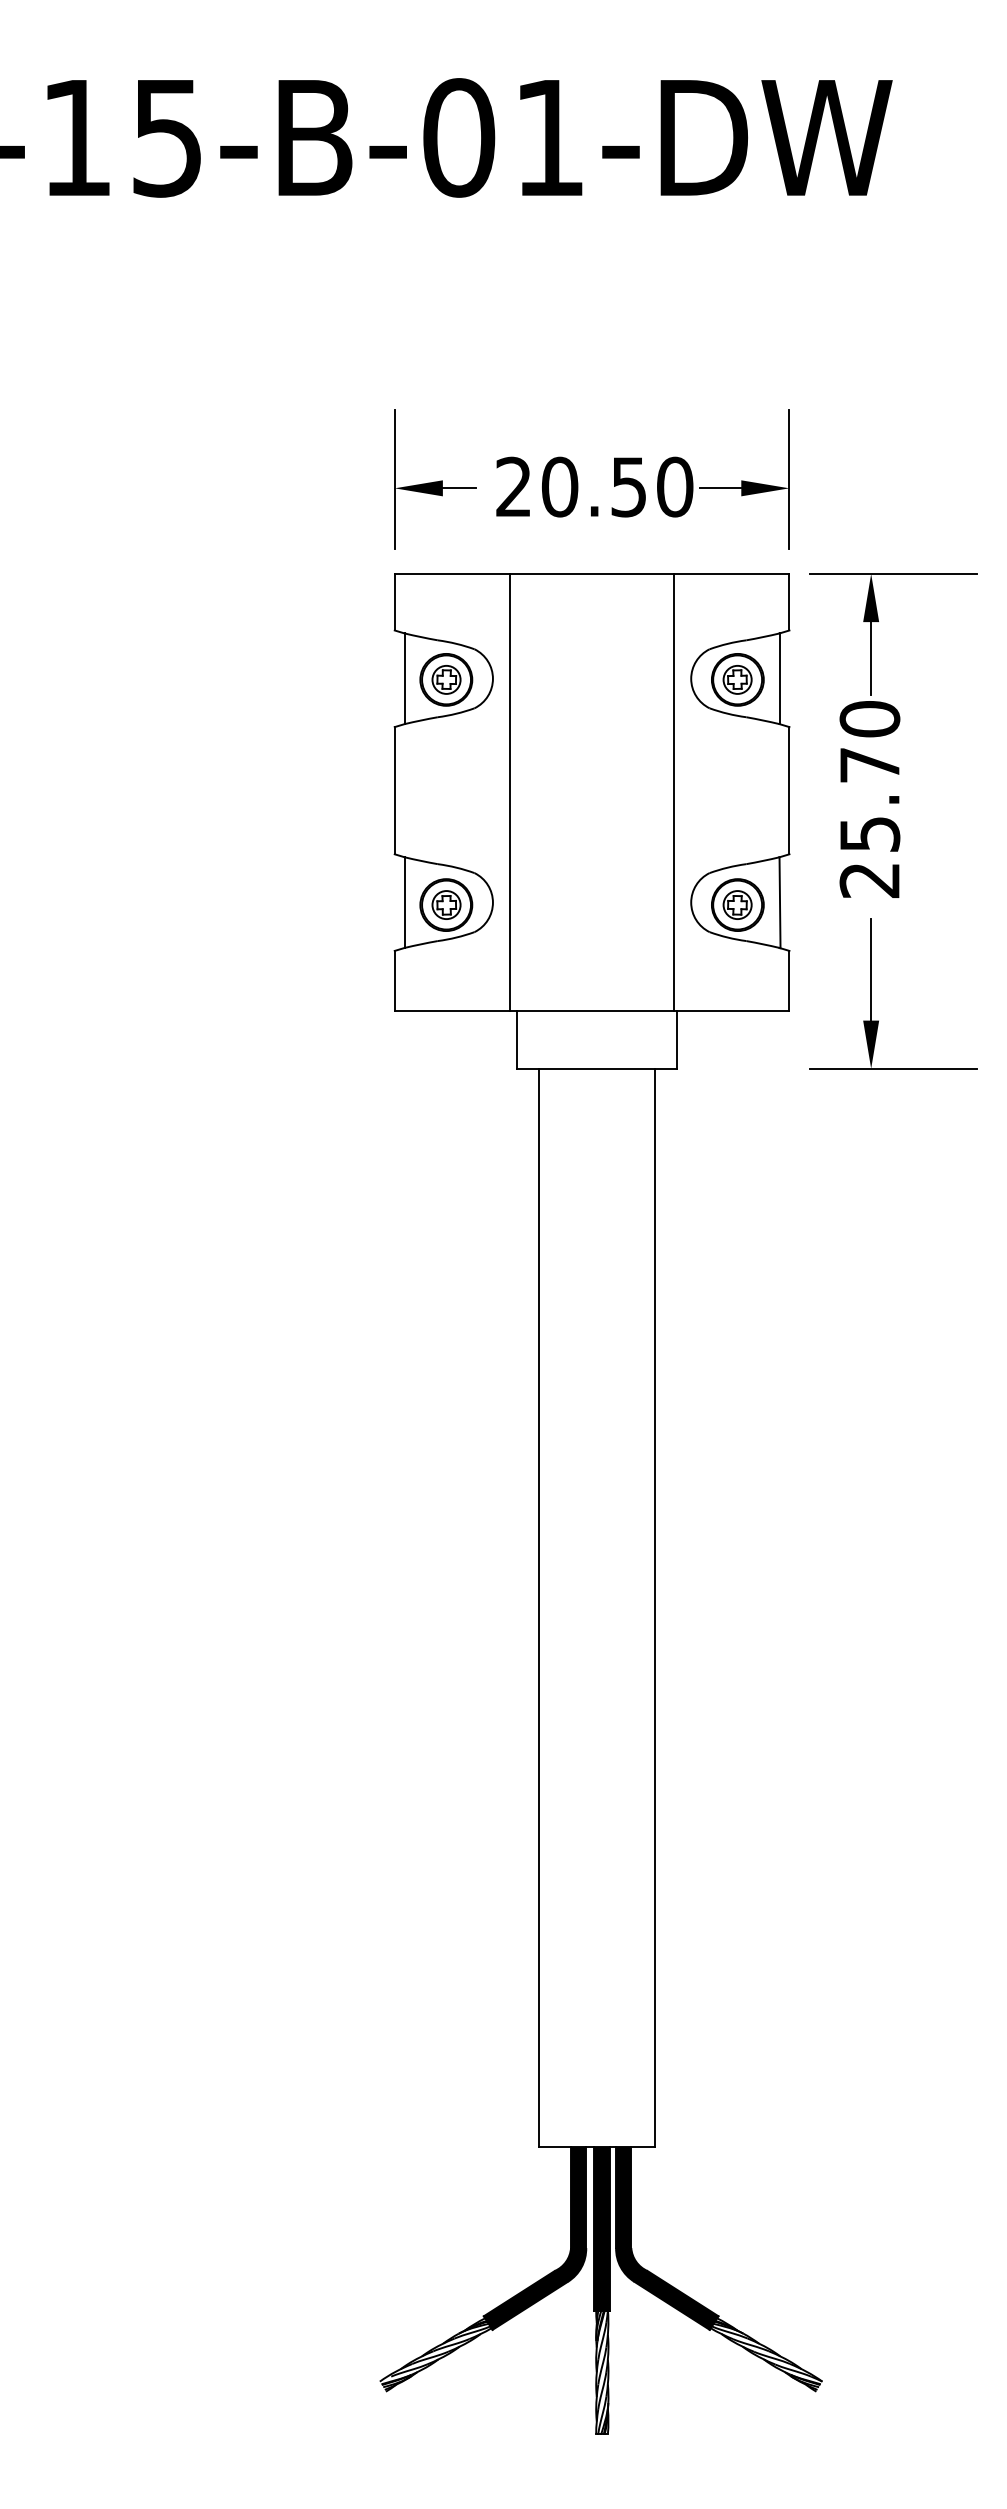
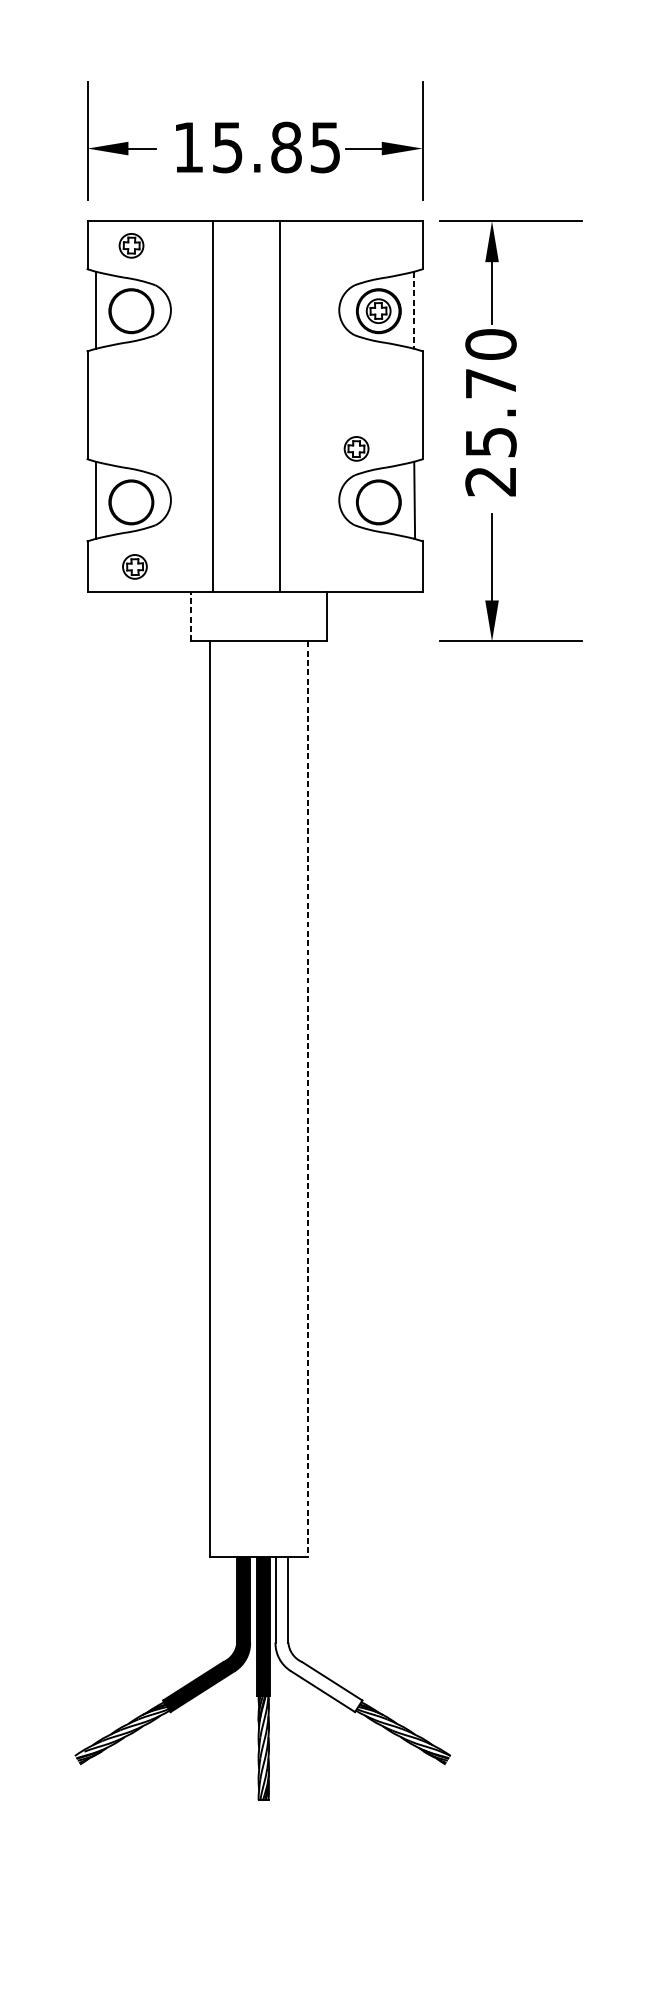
text: (594, 486) -> (257, 147), 20.50 -> 15.85
part: (446, 679) -> (131, 245), moved
line: (779, 679) -> (414, 310), solid -> dashed
line: (510, 792) -> (213, 406), moved
line: (673, 792) -> (279, 406), moved
part: (446, 904) -> (134, 566), moved
part: (737, 904) -> (356, 448), moved
line: (517, 1039) -> (191, 616), solid -> dashed
line: (654, 1608) -> (308, 1099), solid -> dashed
fill: (676, 2238) -> (326, 1634), removed

